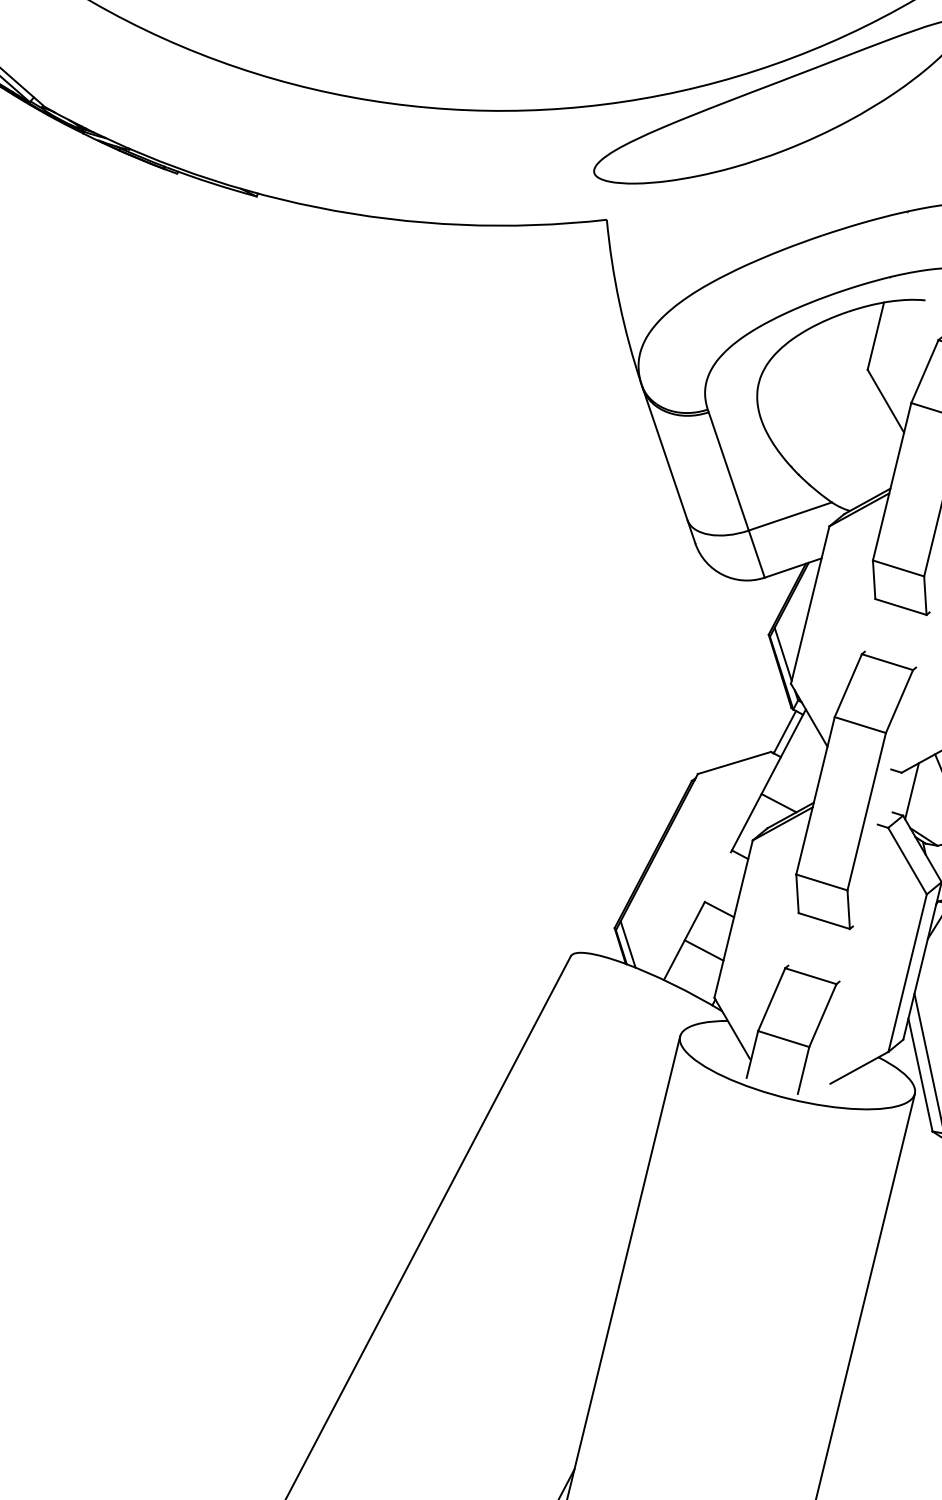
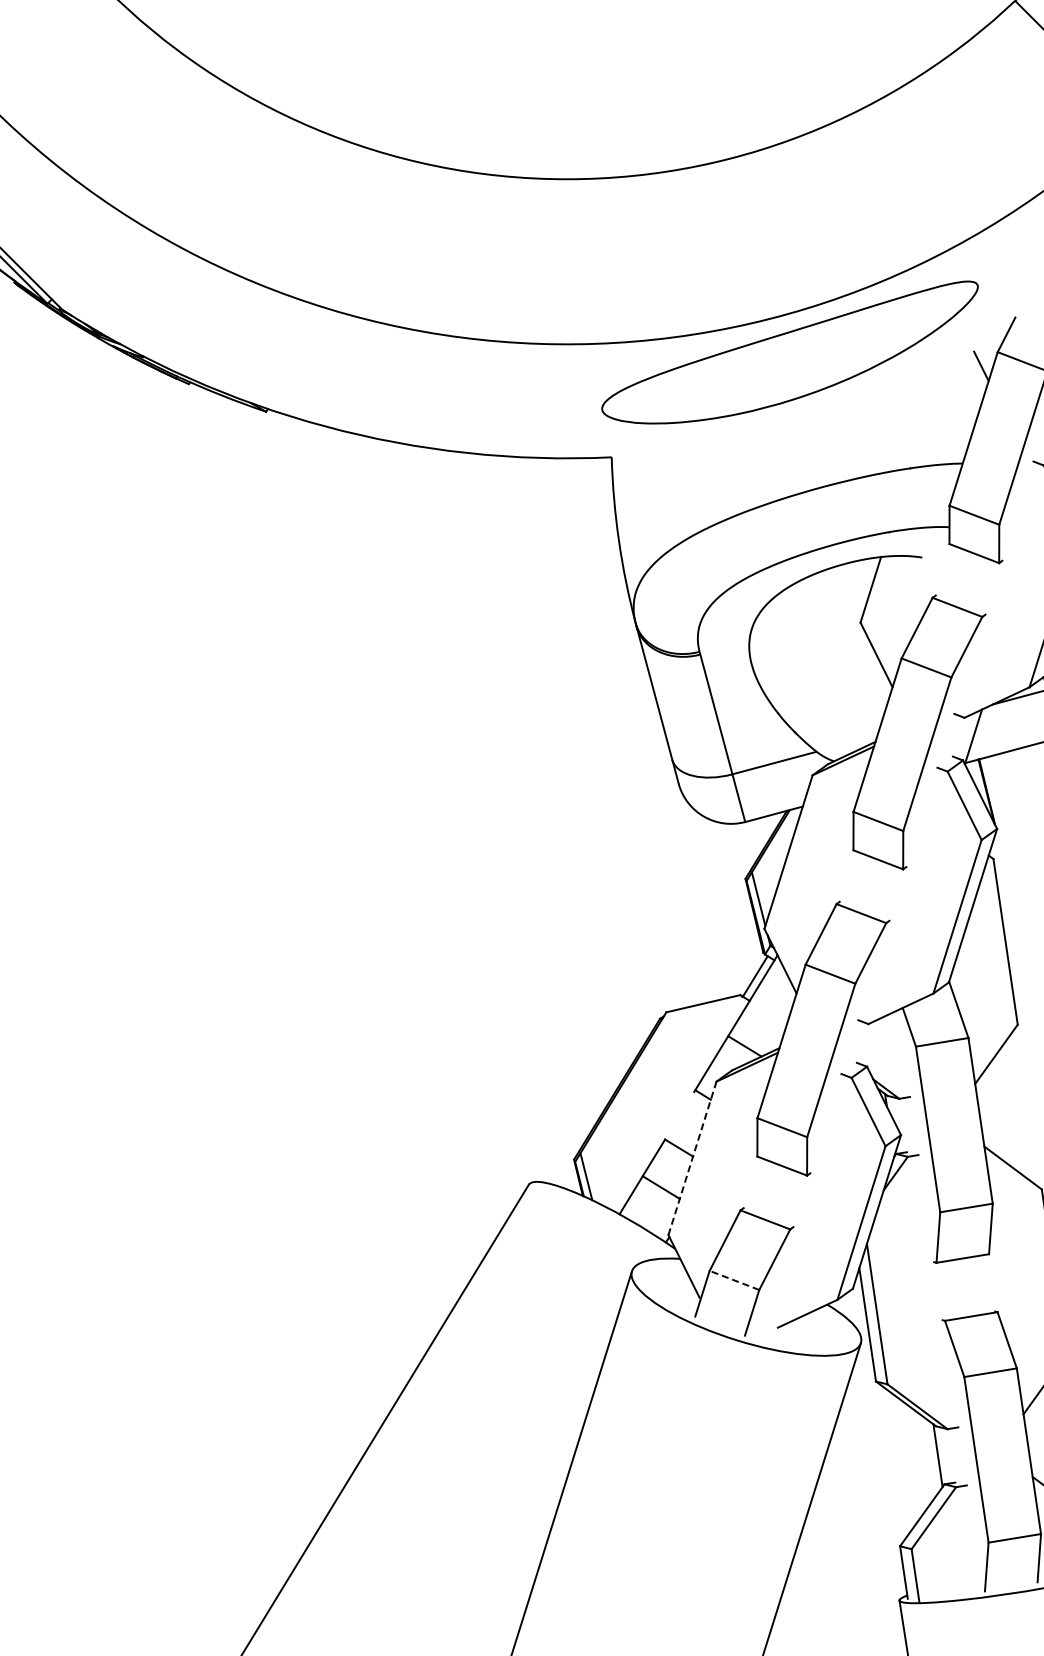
line: (911, 790) -> (877, 1042), removed
line: (733, 918) -> (692, 1157), solid -> dashed
line: (783, 1039) -> (734, 1280), solid -> dashed

